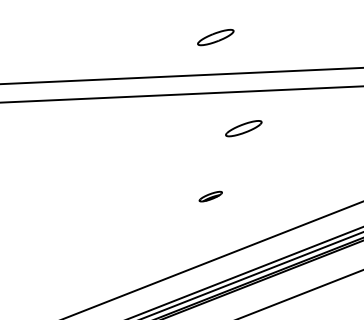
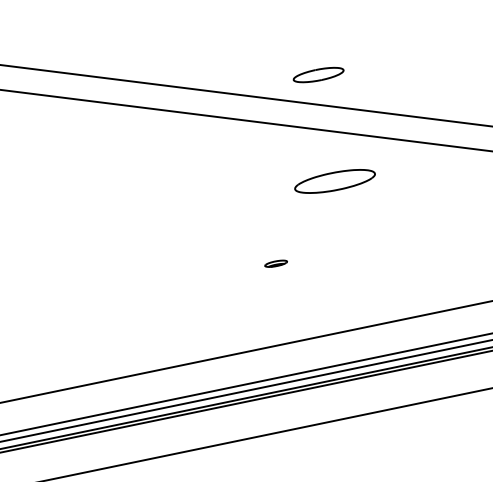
part: (215, 37) -> (318, 74), moved
part: (243, 128) -> (334, 181), size x1.6
part: (210, 196) -> (275, 263), size x0.7

